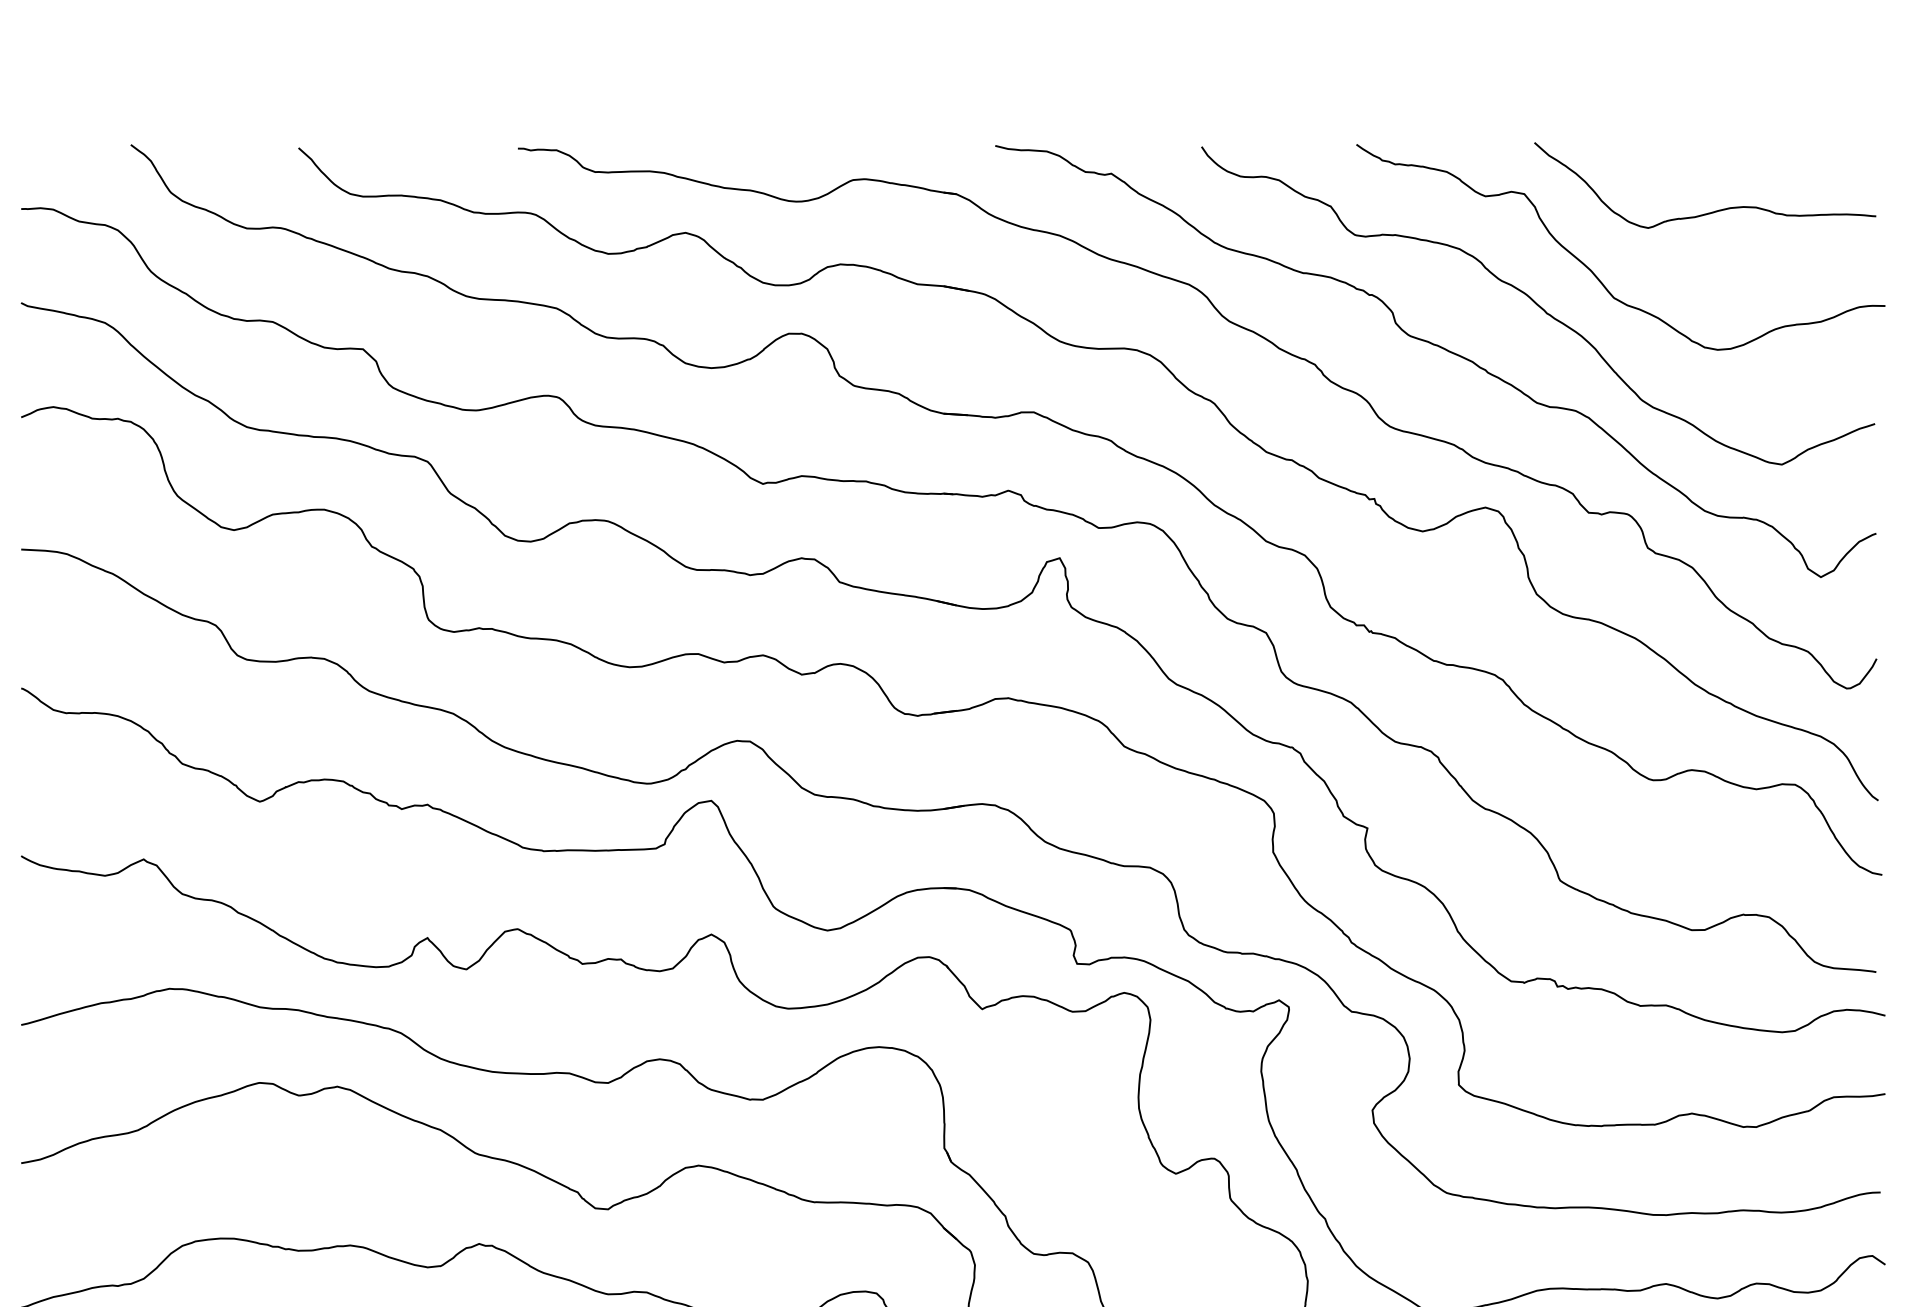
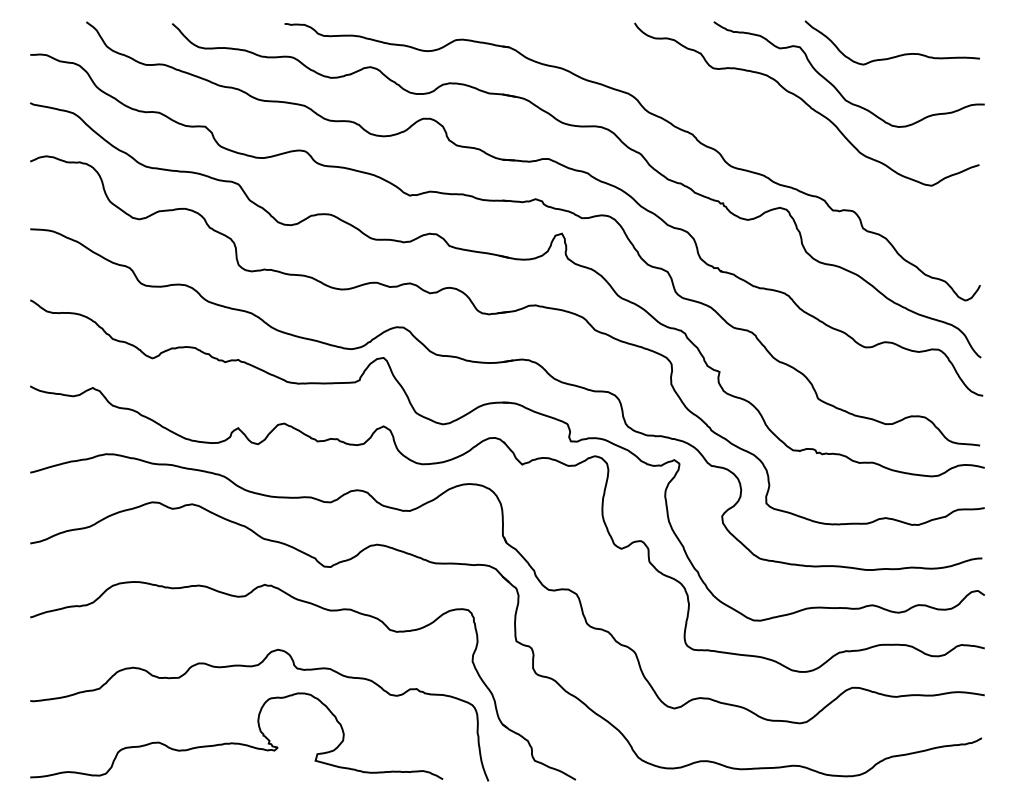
curve: (1439, 348) -> (756, 126), removed

